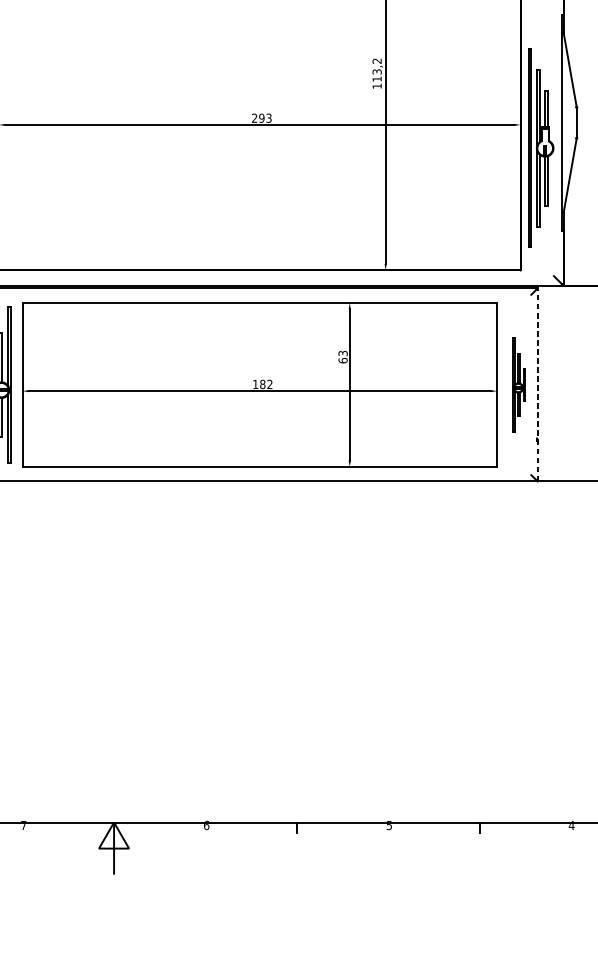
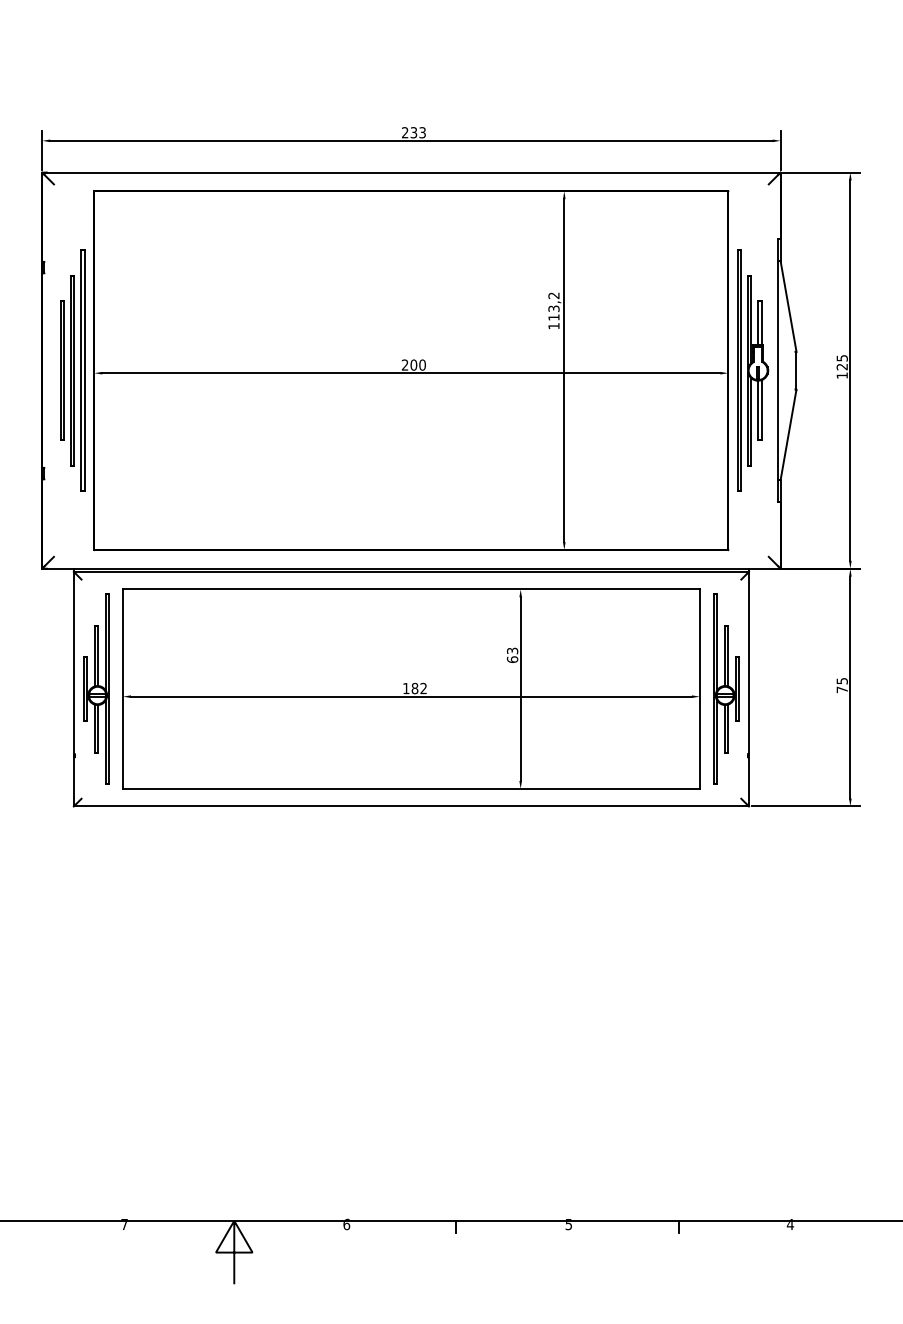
text: (264, 117) -> (417, 364), 293 -> 200
part: (541, 148) -> (753, 370), moved
part: (519, 384) -> (726, 688), size x1.67
line: (537, 384) -> (748, 688), dashed -> solid

